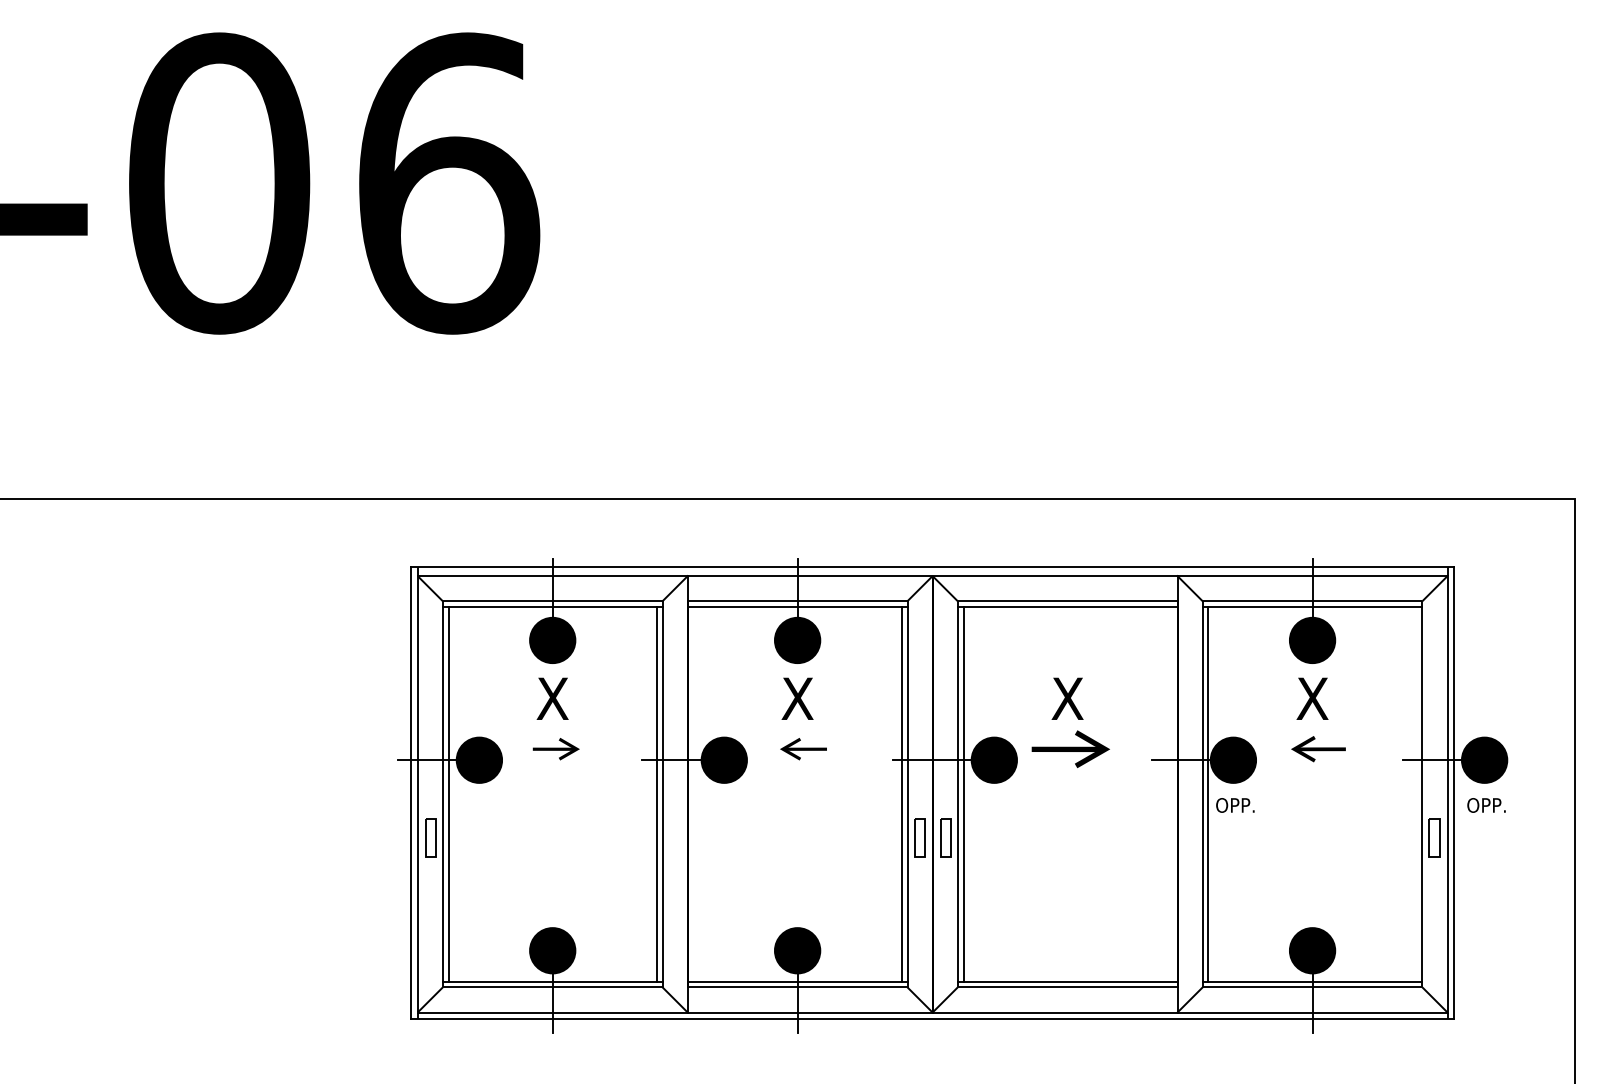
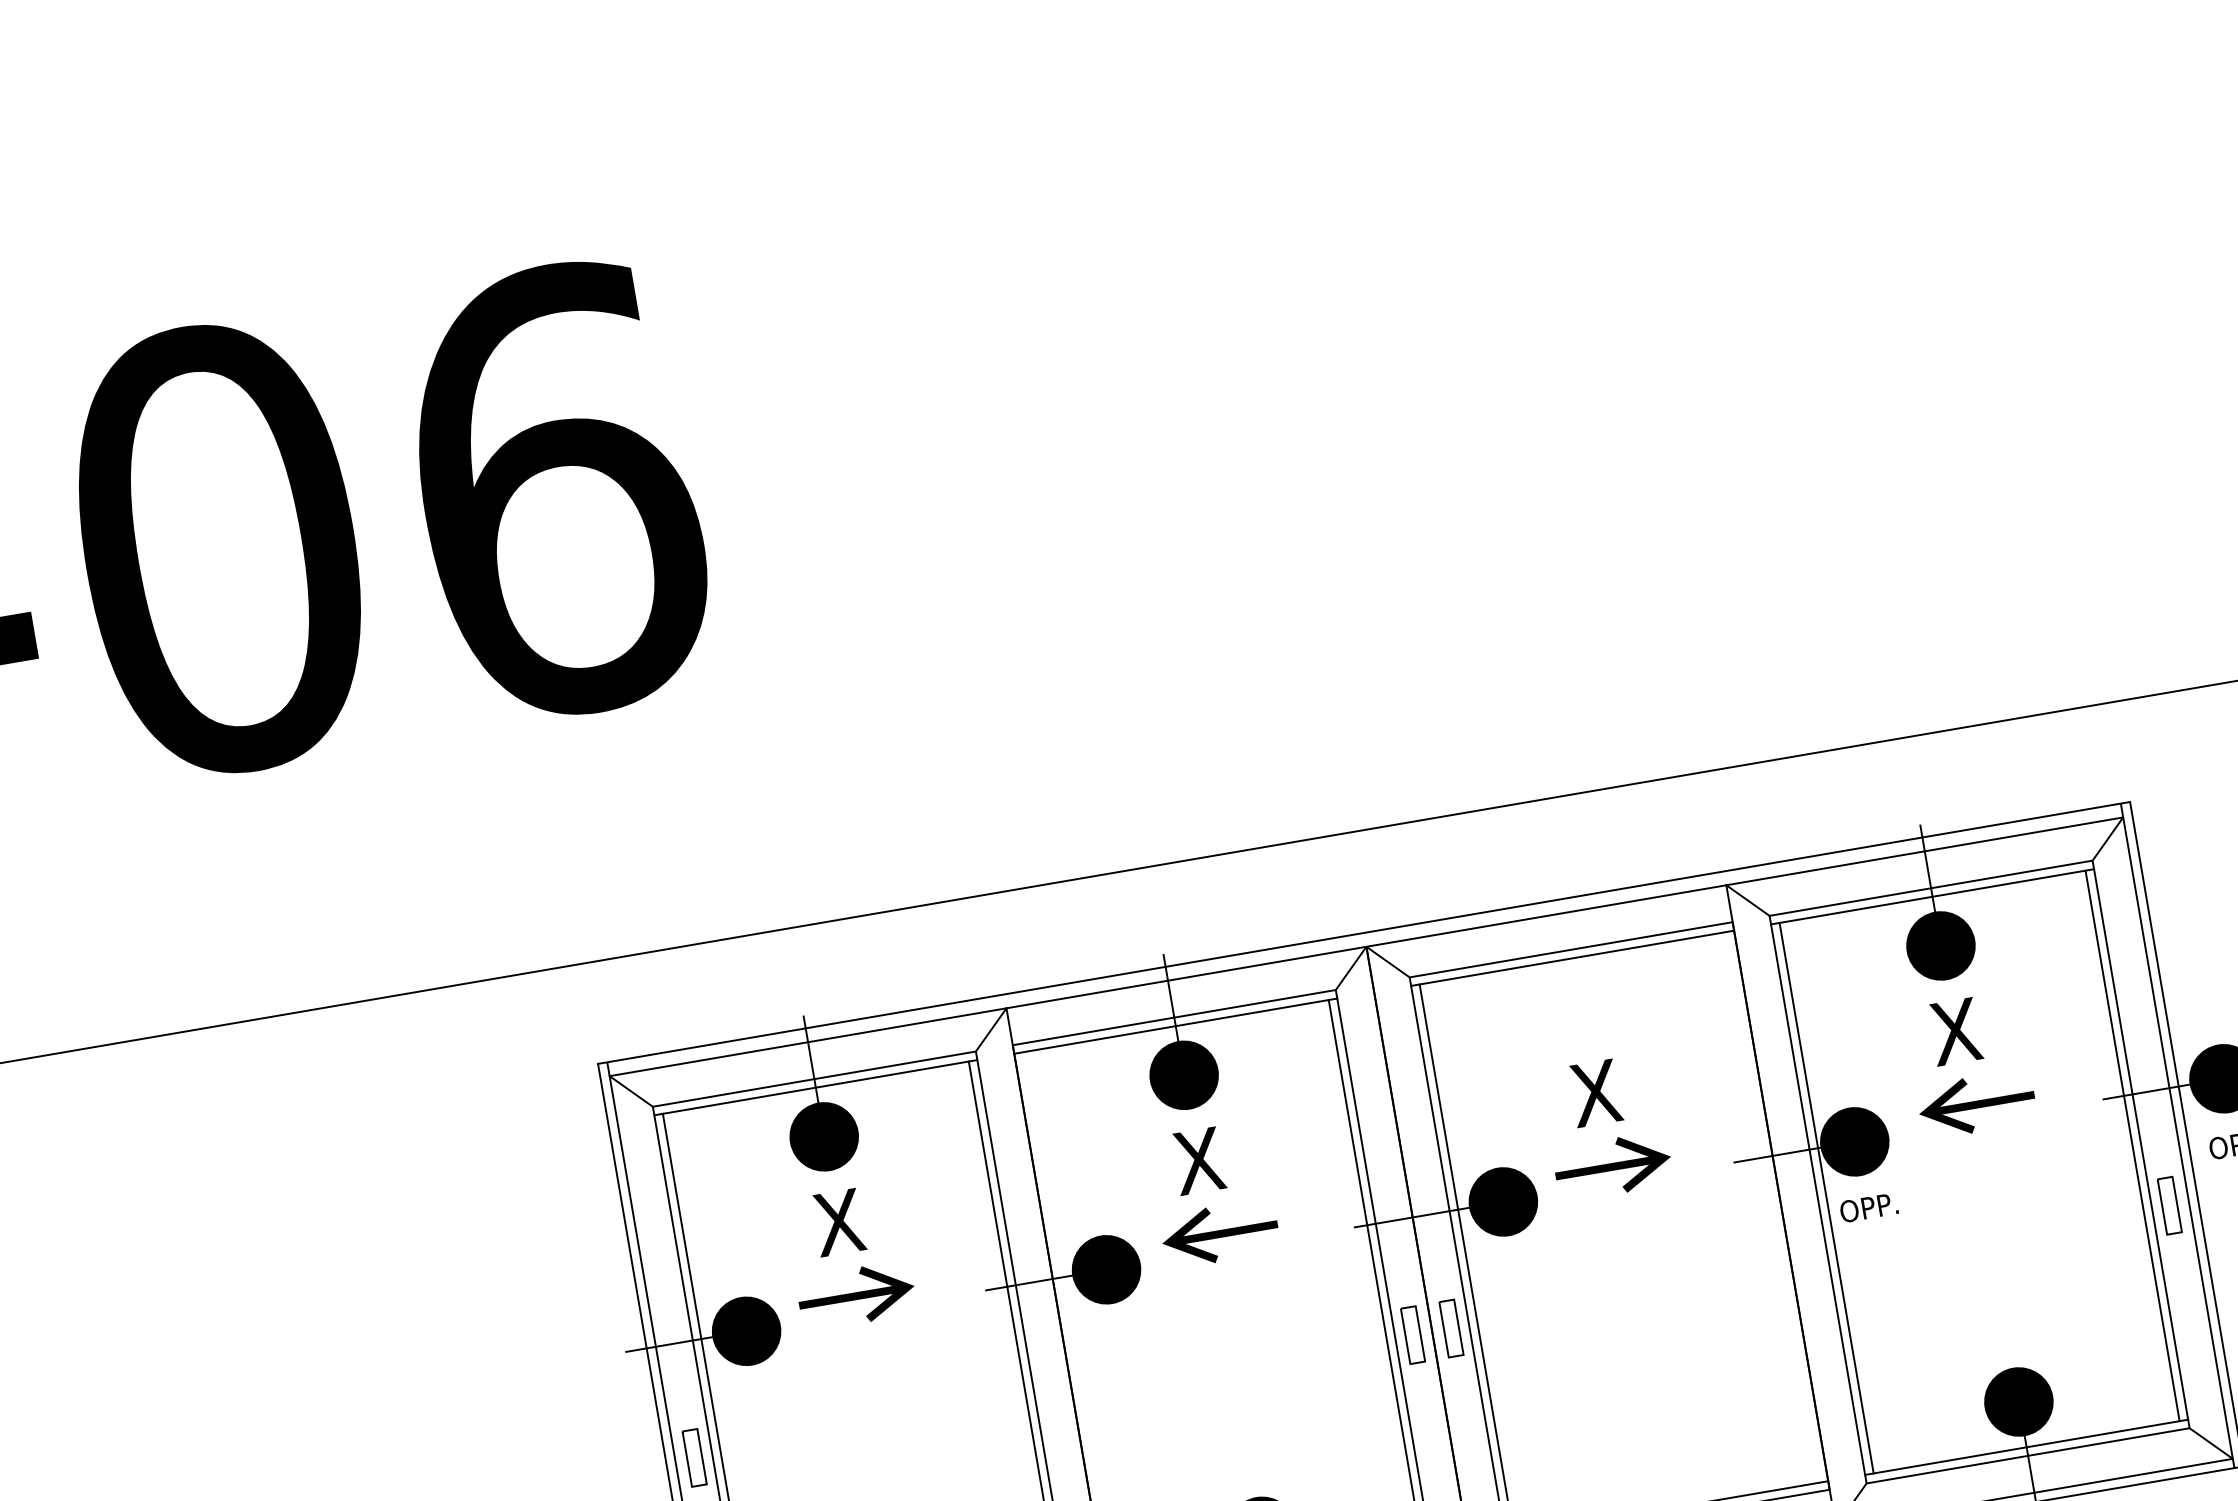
part: (556, 748) -> (856, 1294), size x1.67
part: (803, 748) -> (1219, 1232), size x1.67
part: (1318, 748) -> (1976, 1103), size x1.43
line: (1416, 794) -> (2132, 1146), added

